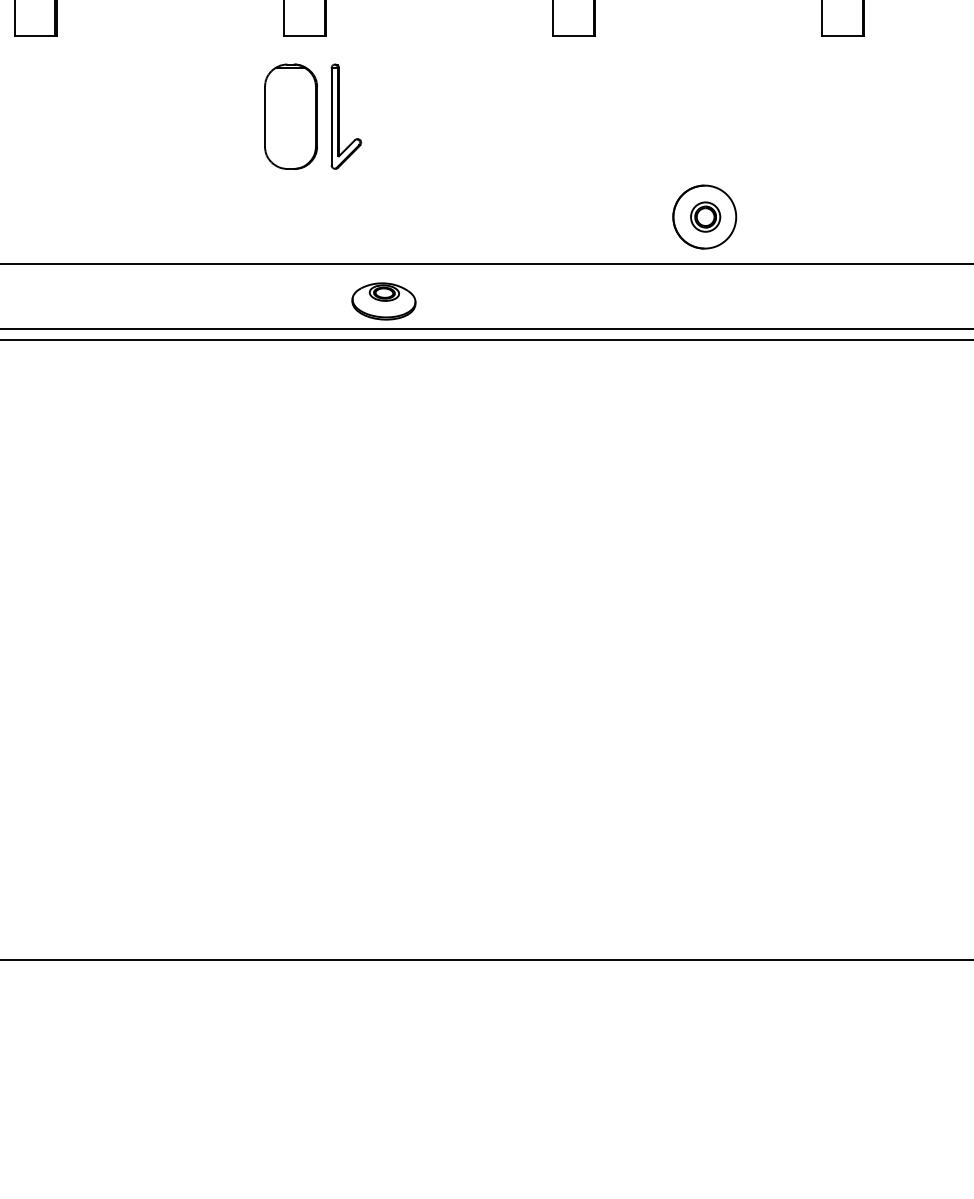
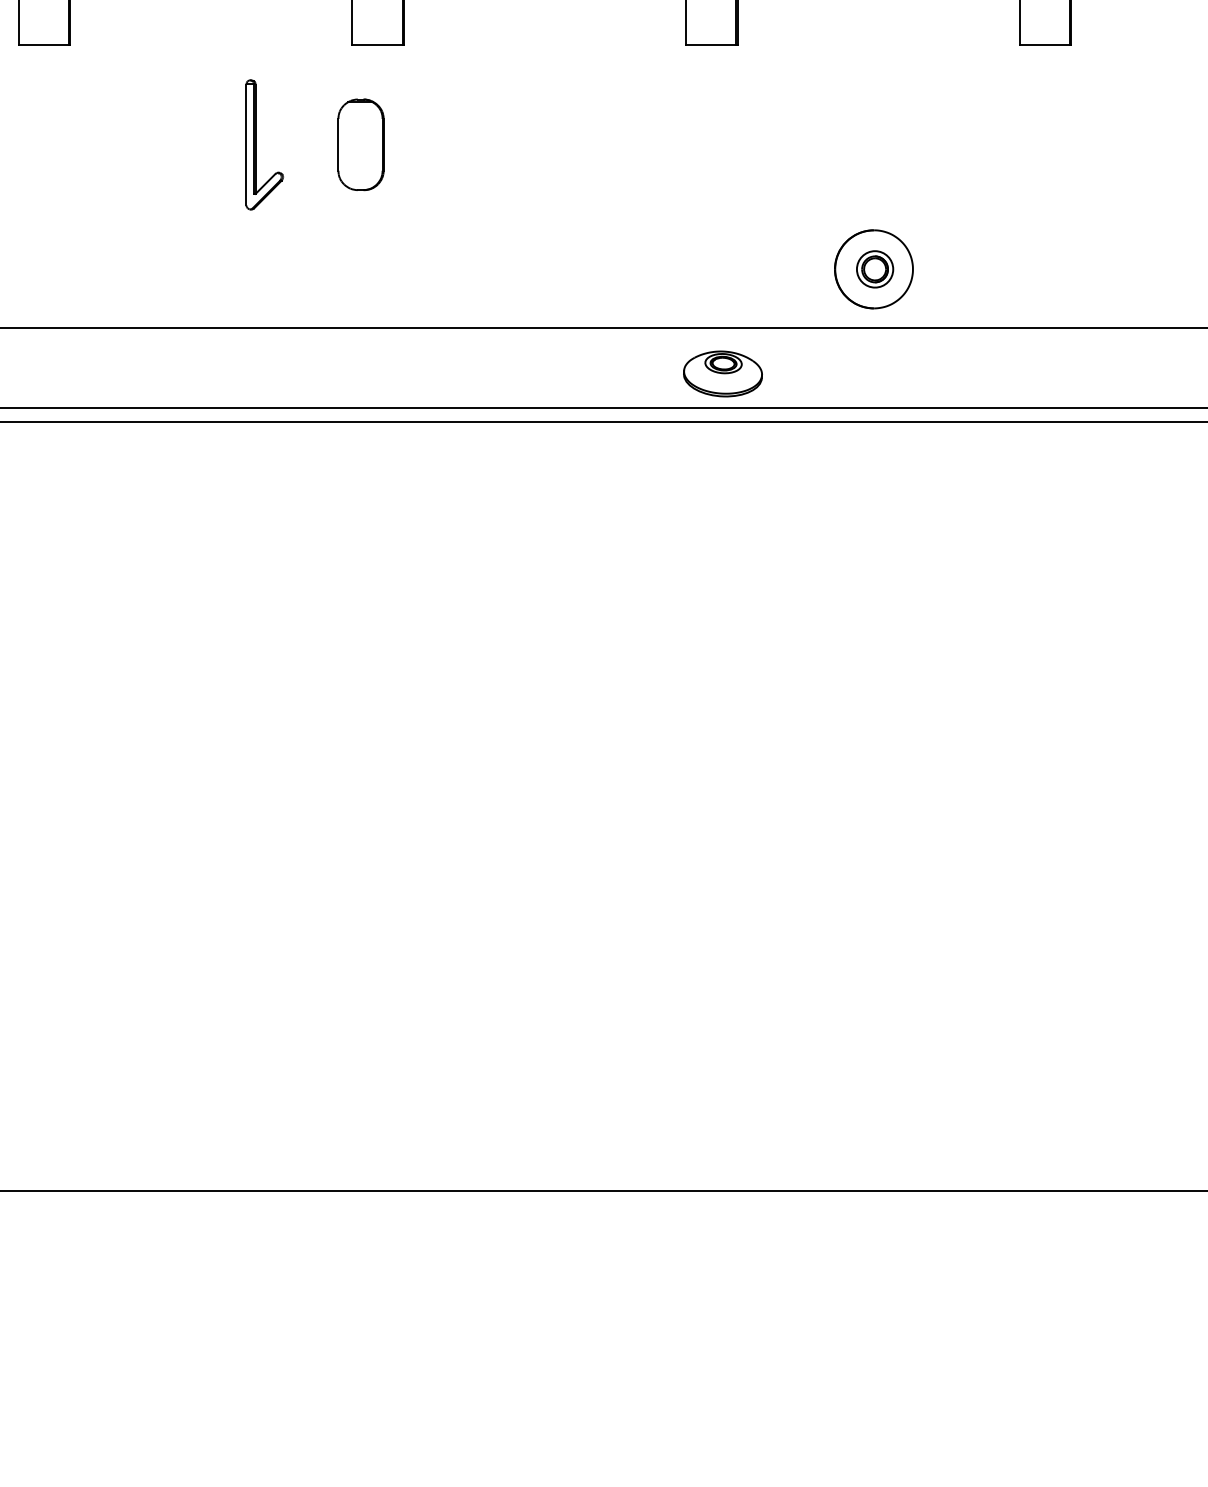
part: (290, 116) -> (360, 144), size x0.7
part: (339, 116) -> (256, 144), moved
part: (383, 301) -> (722, 374), moved

